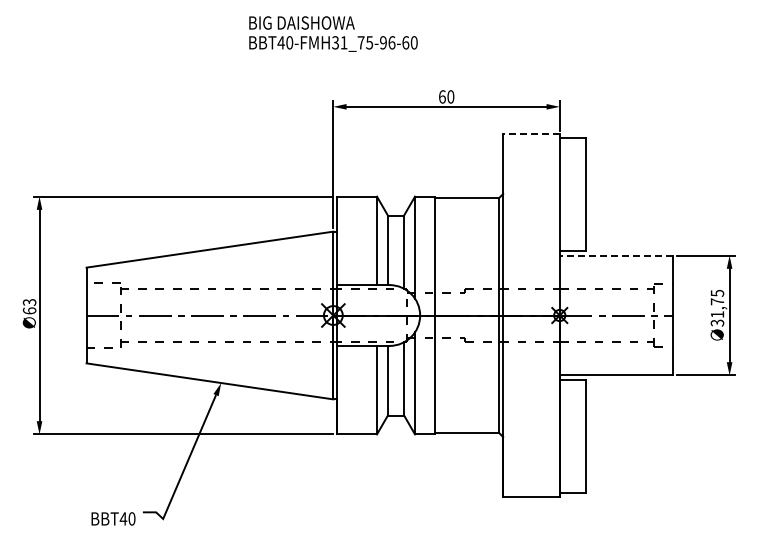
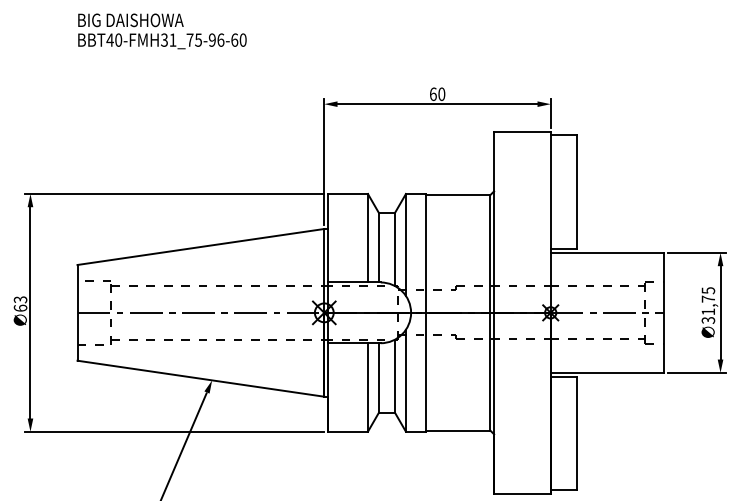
text: (333, 33) -> (162, 30), moved
line: (530, 134) -> (521, 131), dashed -> solid
line: (616, 255) -> (607, 252), dashed -> solid

